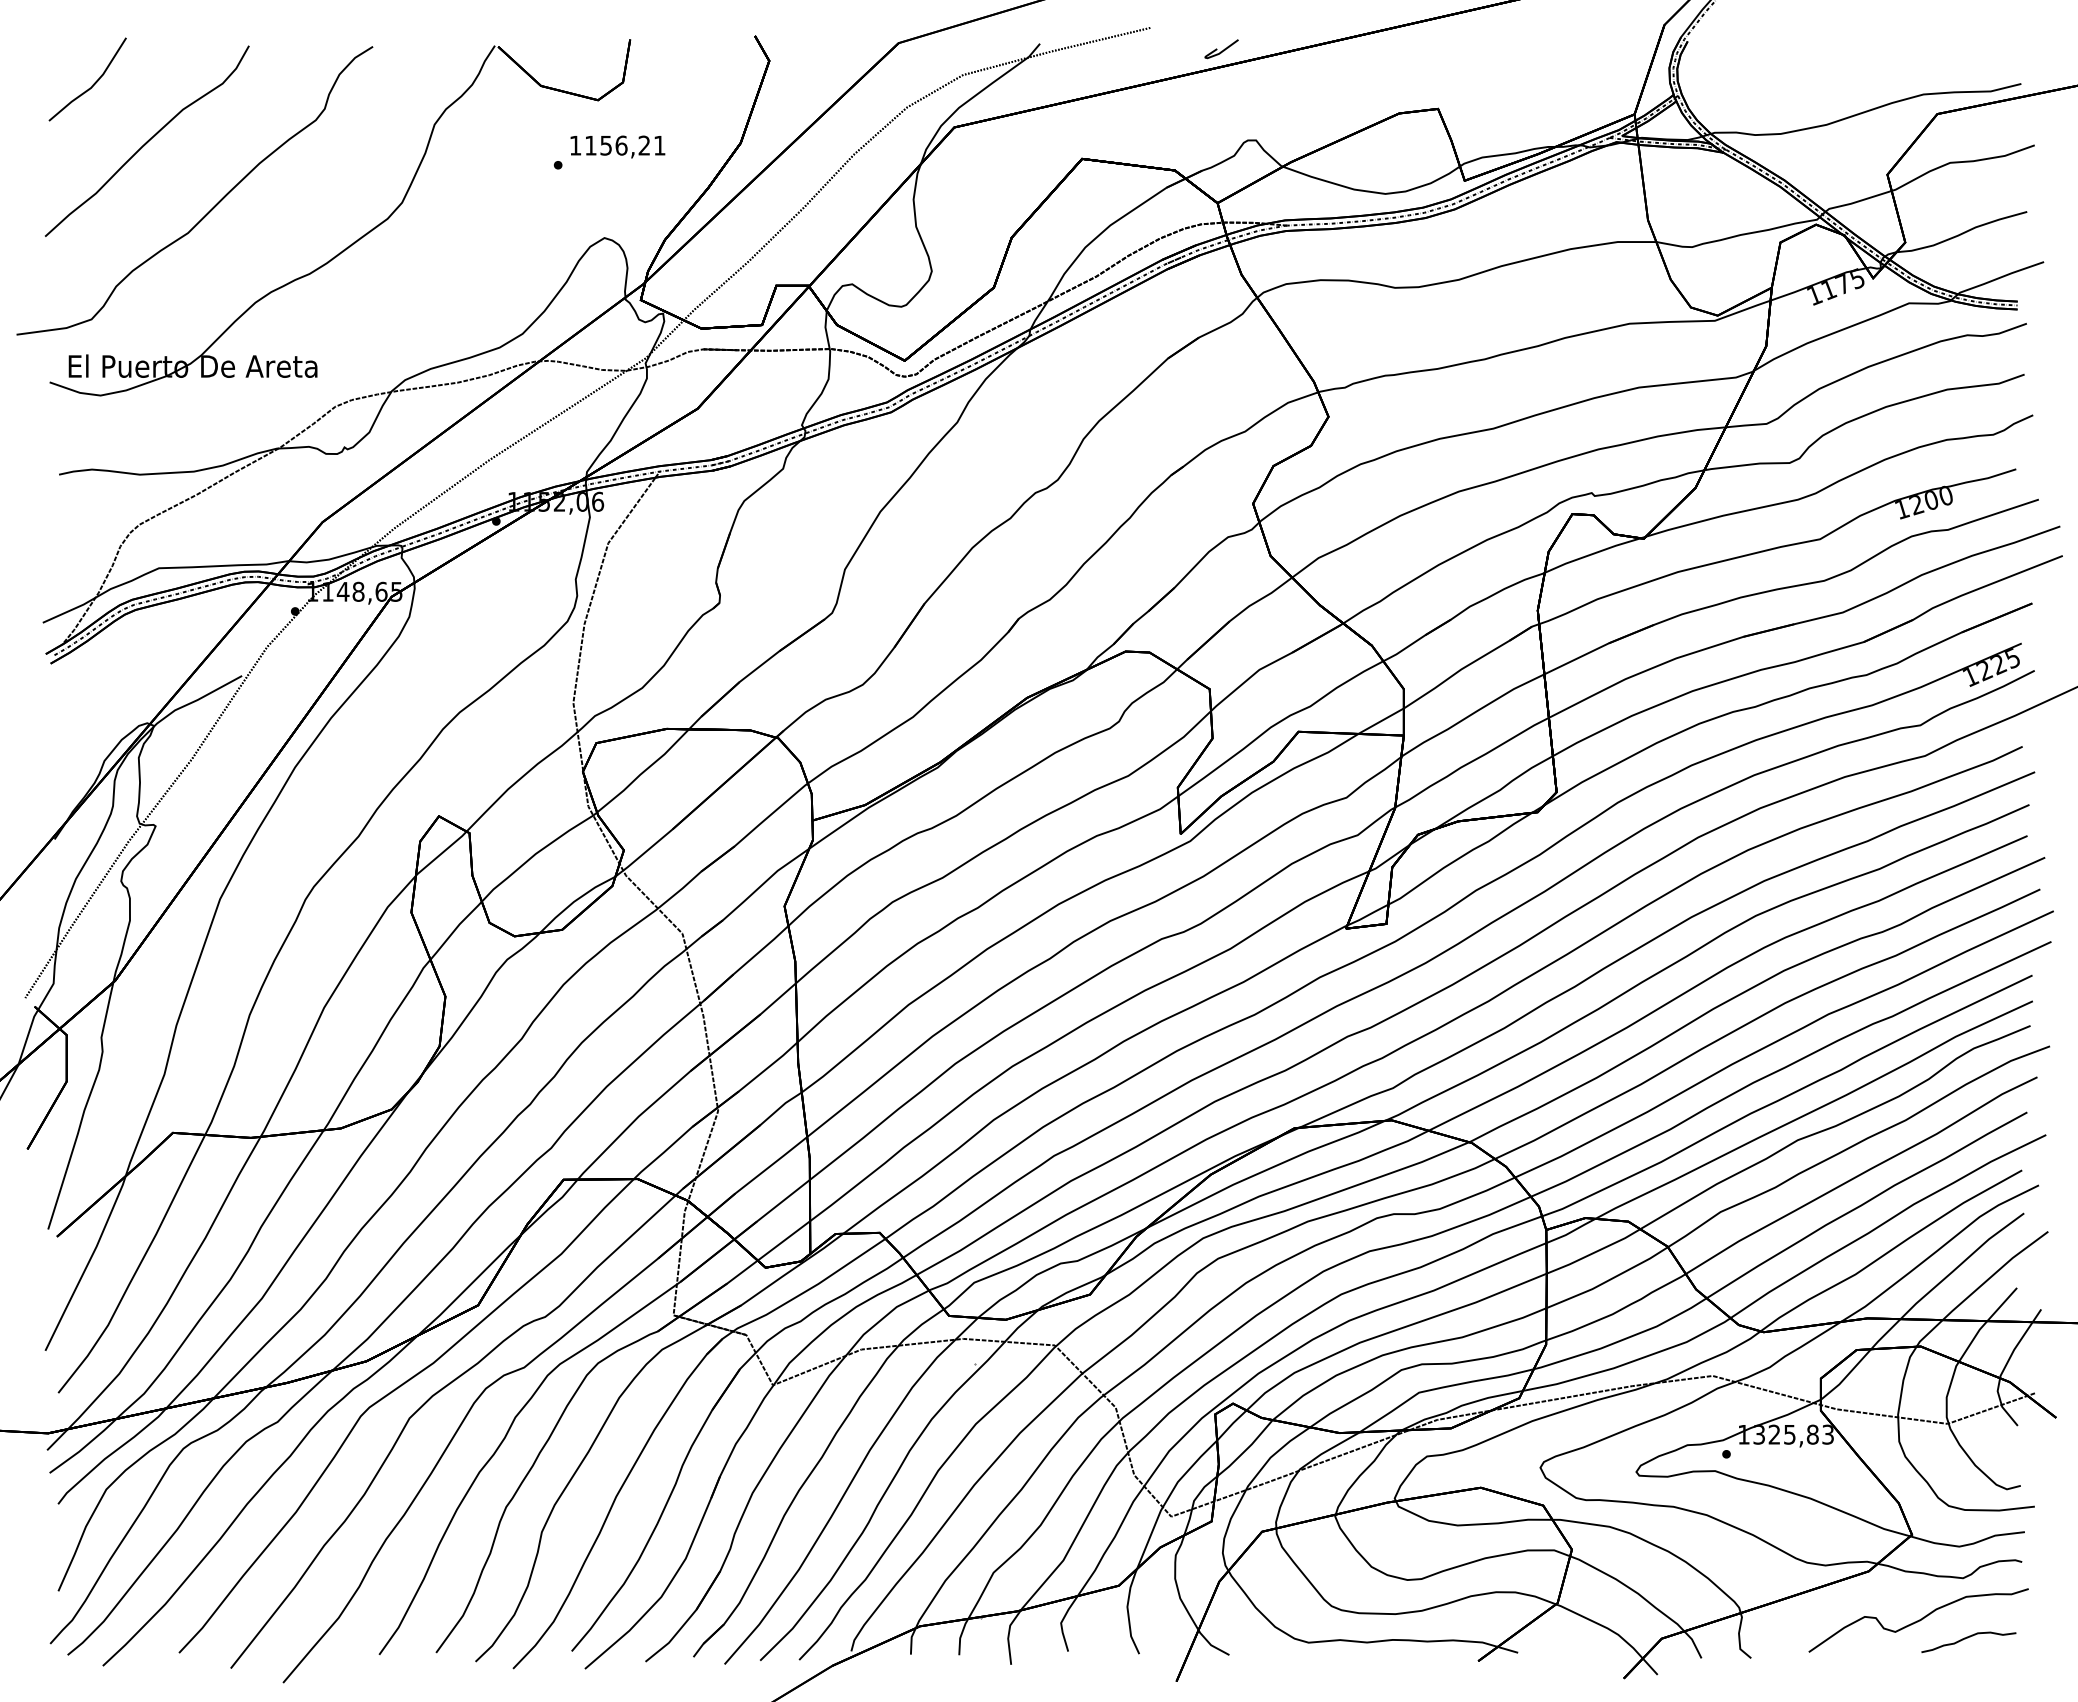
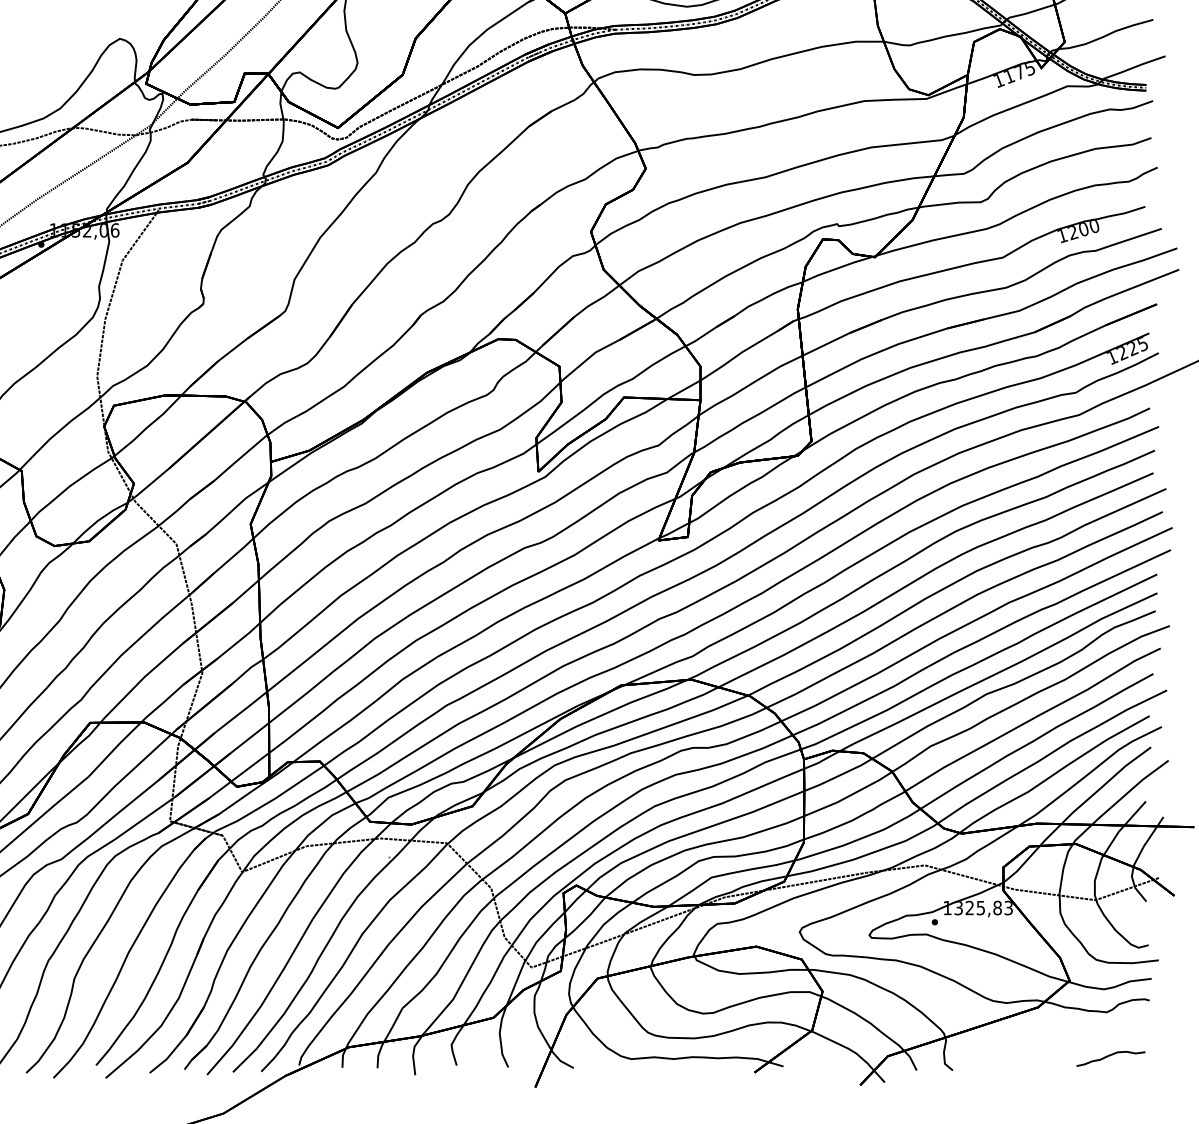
curve: (1918, 1620) -> (1074, 1043), removed

